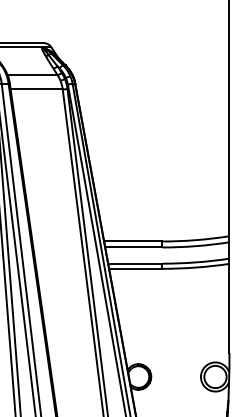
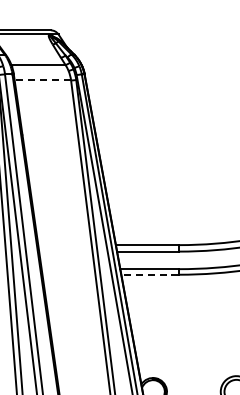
line: (36, 89) -> (42, 80), solid -> dashed
line: (135, 268) -> (149, 274), solid -> dashed

